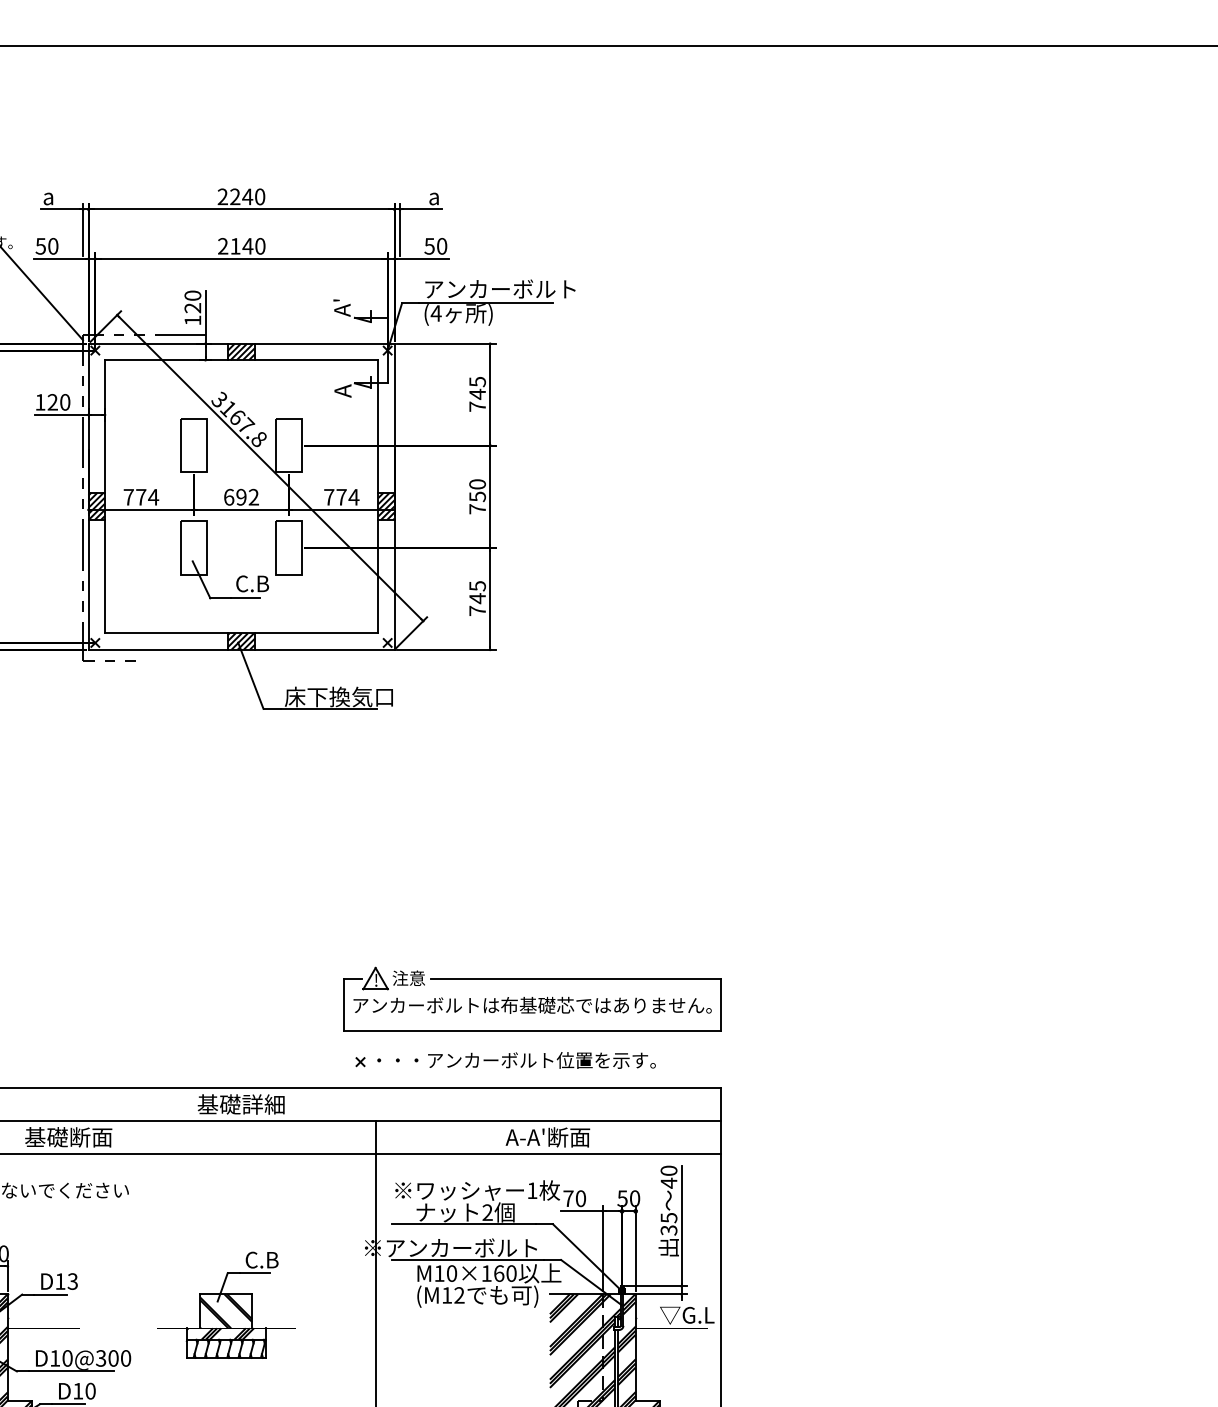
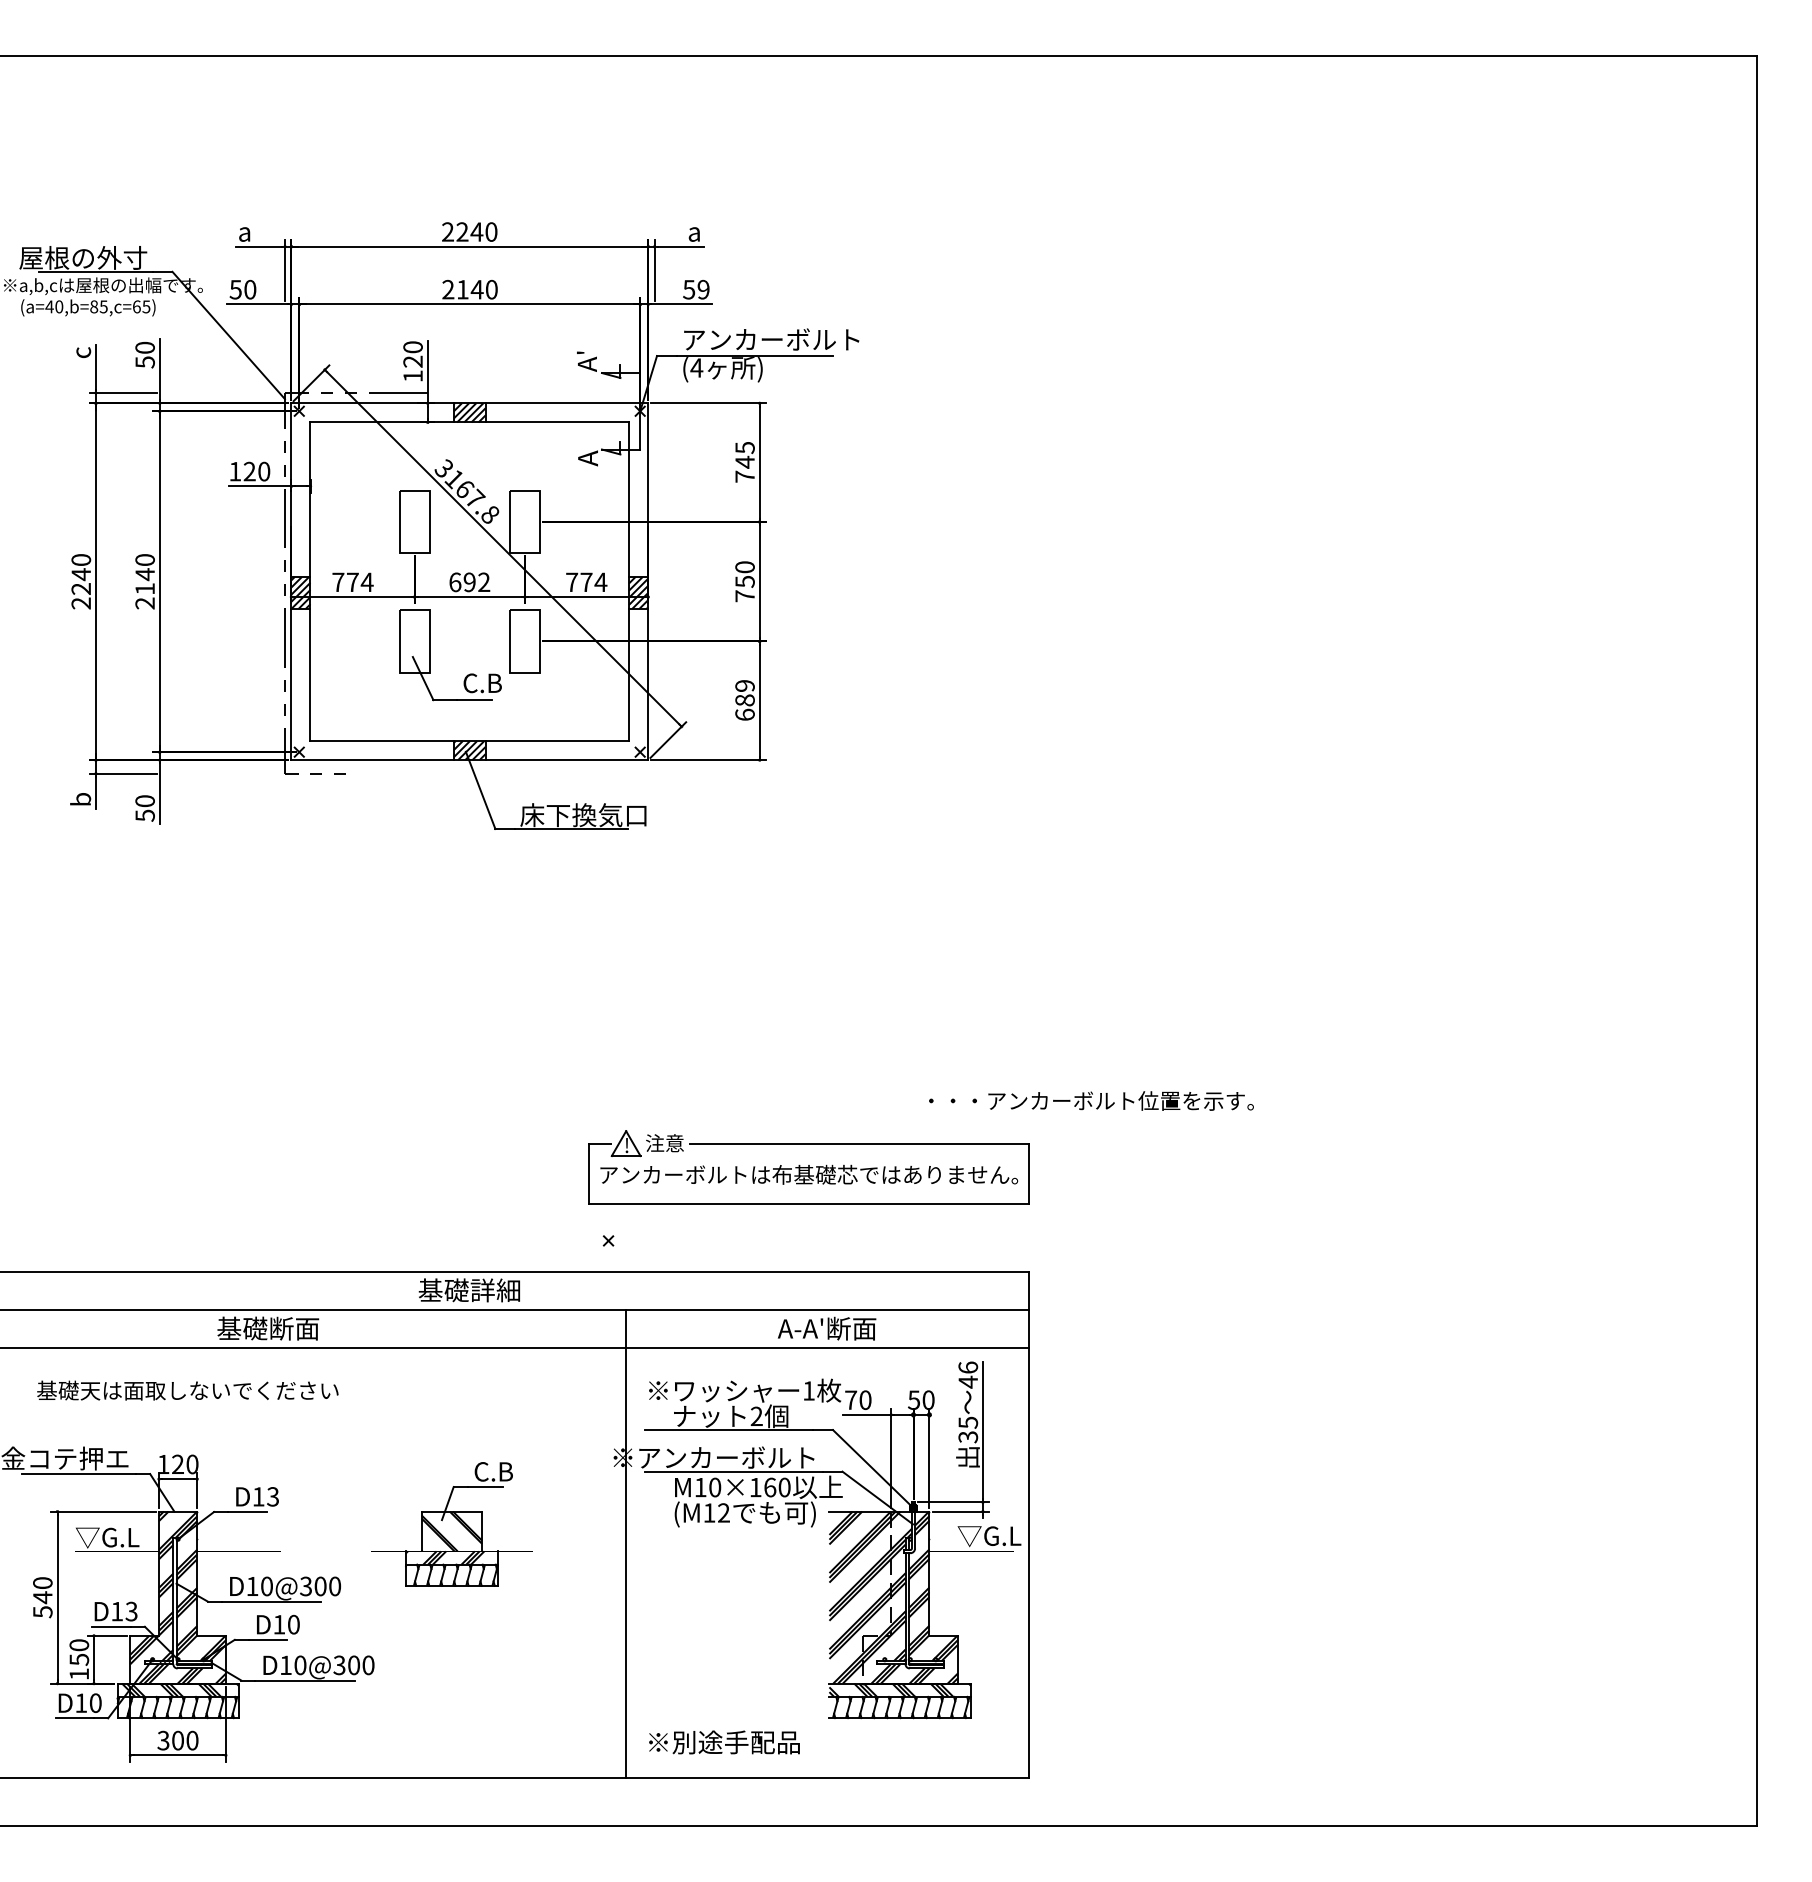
text: (441, 246) -> (703, 289), 50 -> 59
text: (477, 598) -> (744, 700), 745 -> 689
text: (516, 1060) -> (1091, 1100), moved
text: (668, 1170) -> (967, 1367), 40 -> 46

